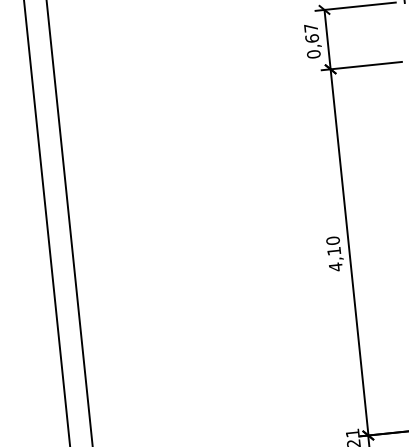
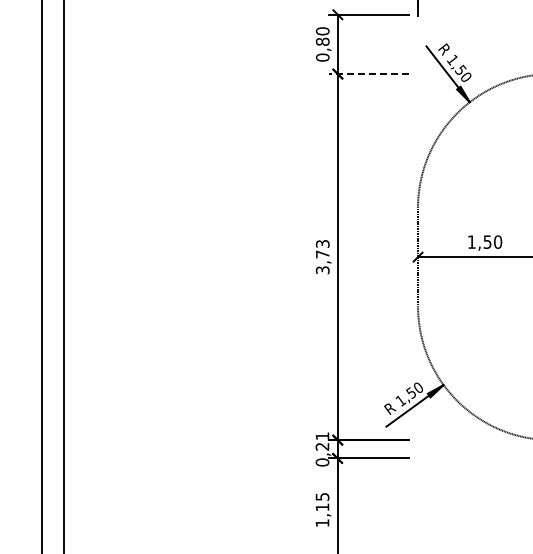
text: (311, 33) -> (322, 36), 0,67 -> 0,80
line: (361, 66) -> (368, 74), solid -> dashed
text: (334, 253) -> (322, 256), 4,10 -> 3,73

